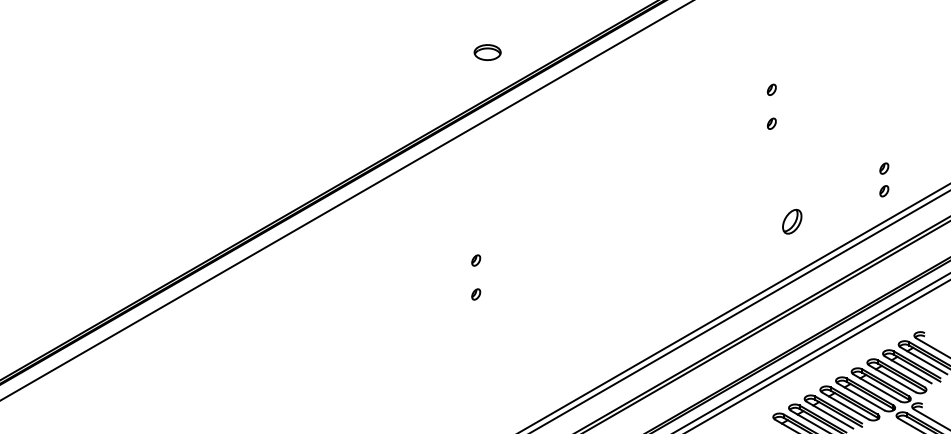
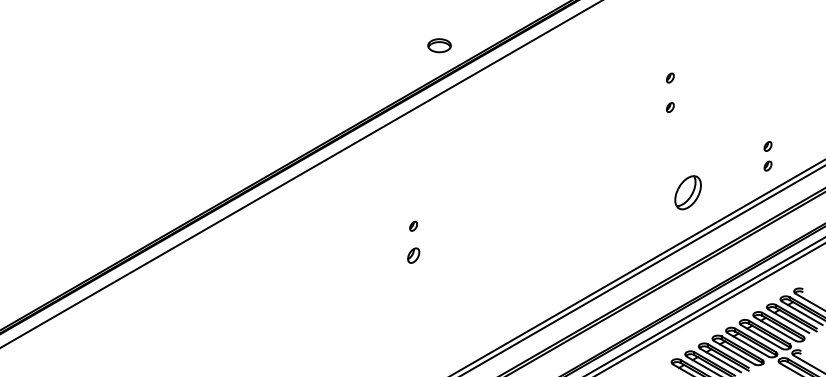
part: (487, 52) -> (439, 45), moved
part: (791, 221) -> (687, 192), size x1.6
part: (476, 294) -> (413, 255), size x1.6

